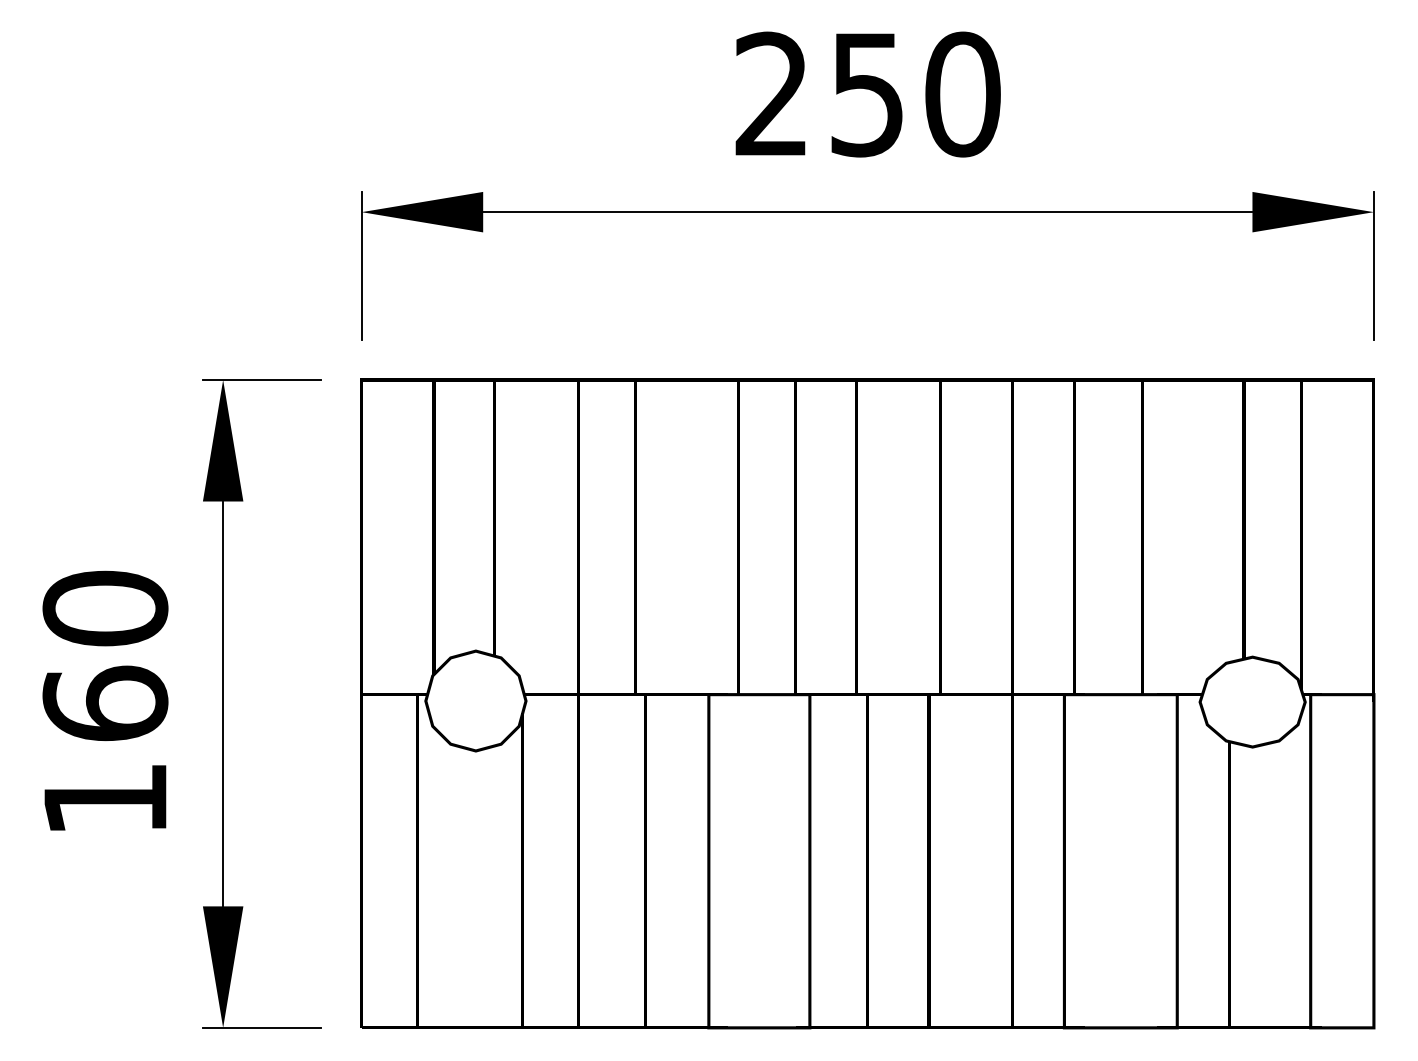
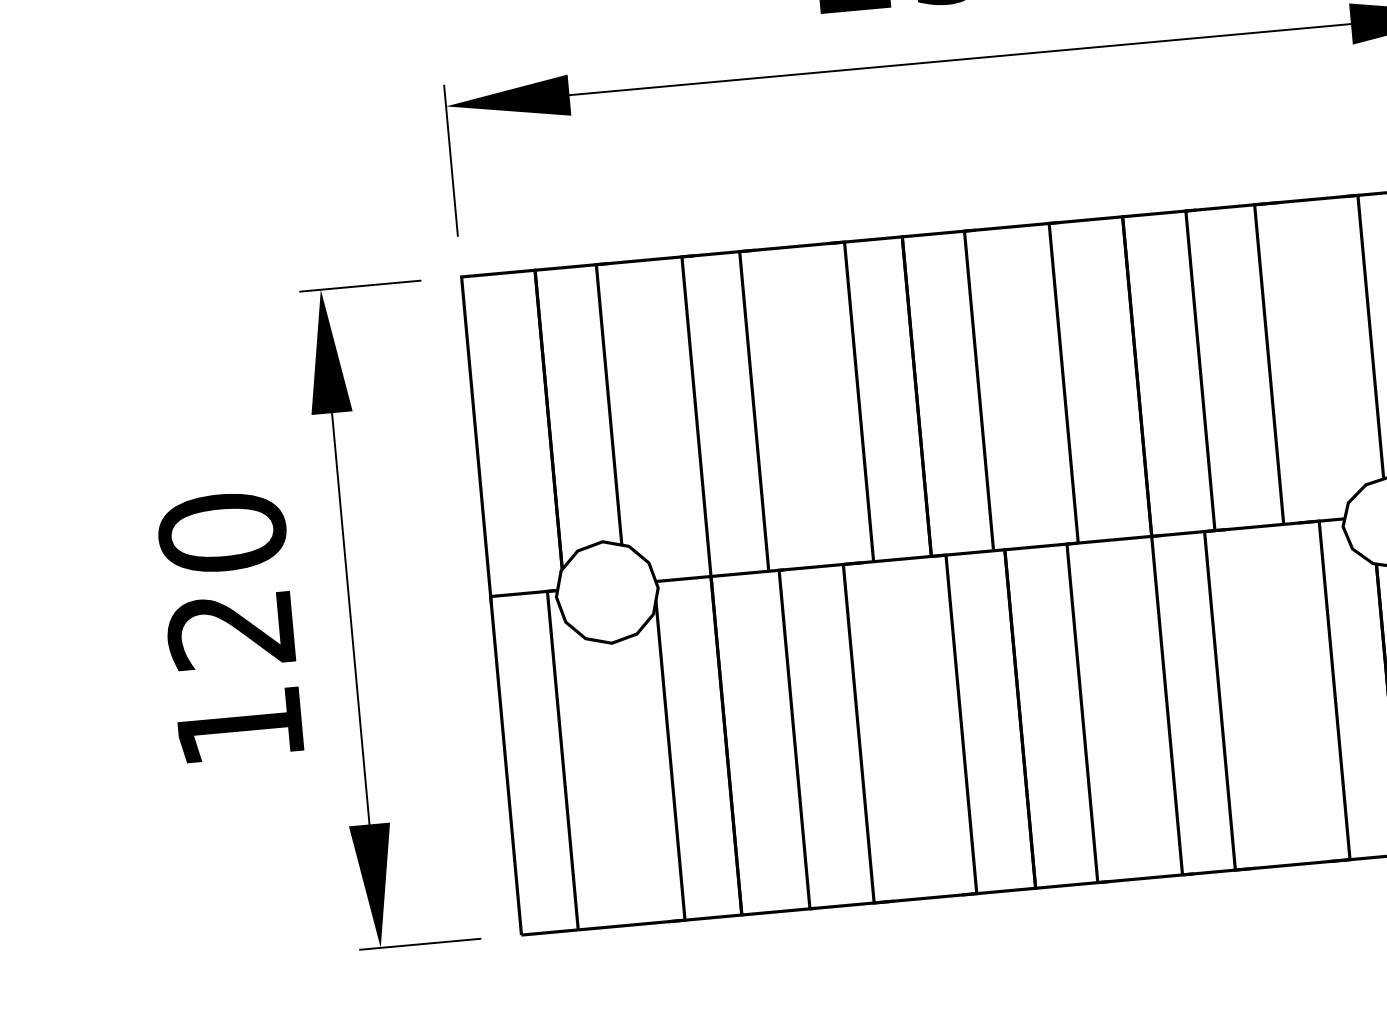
text: (105, 703) -> (231, 629), 160 -> 120

